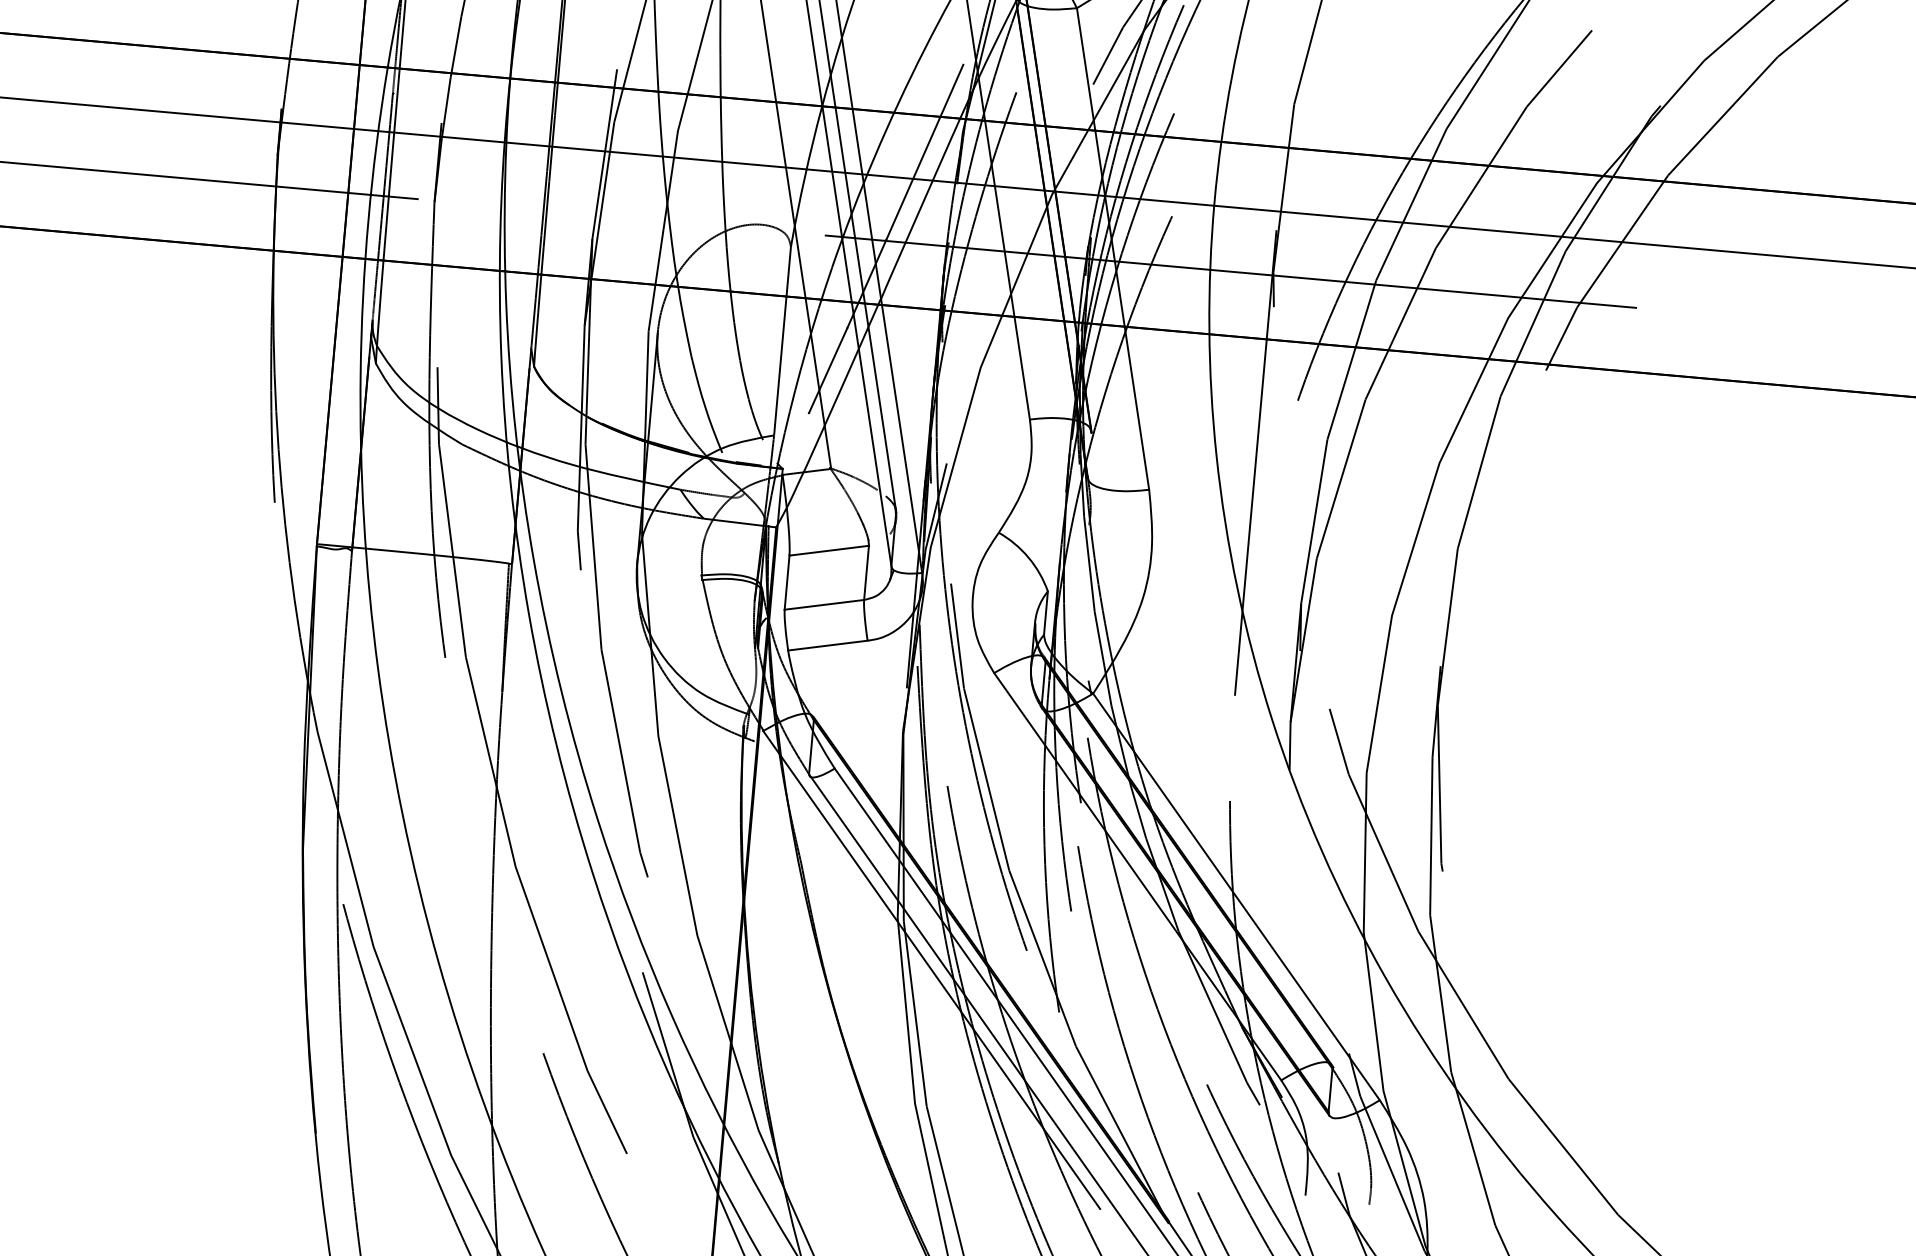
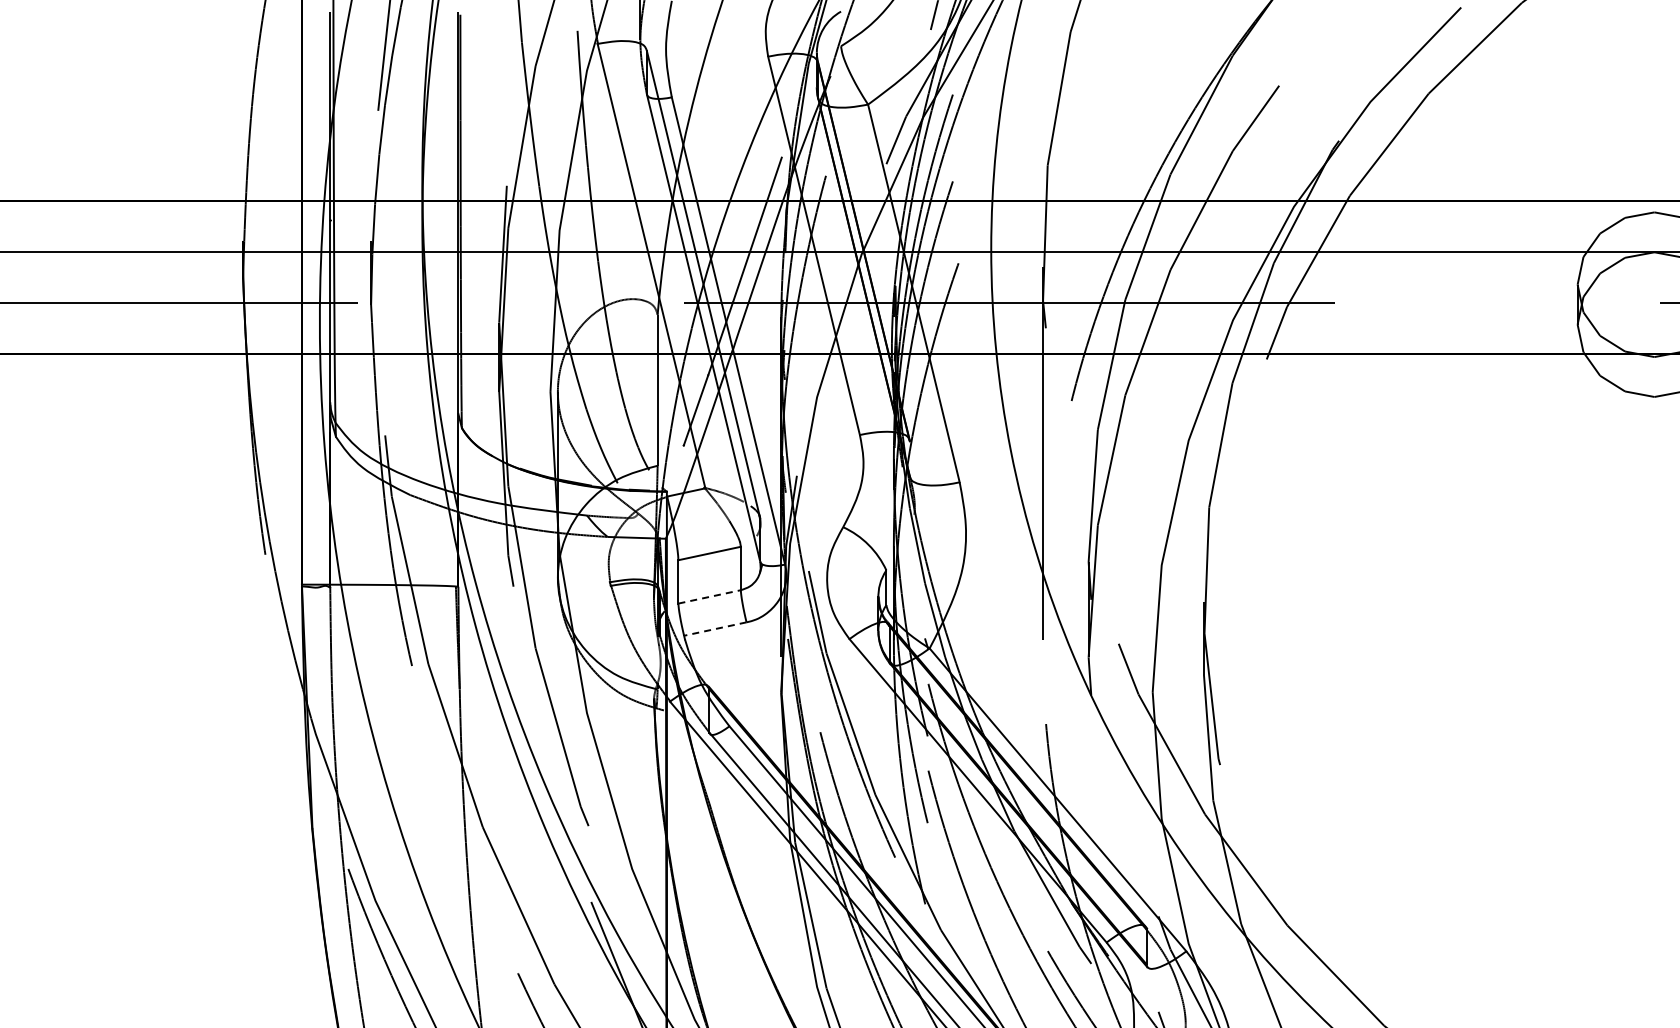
line: (824, 604) -> (709, 596), solid -> dashed
line: (828, 646) -> (715, 629), solid -> dashed

